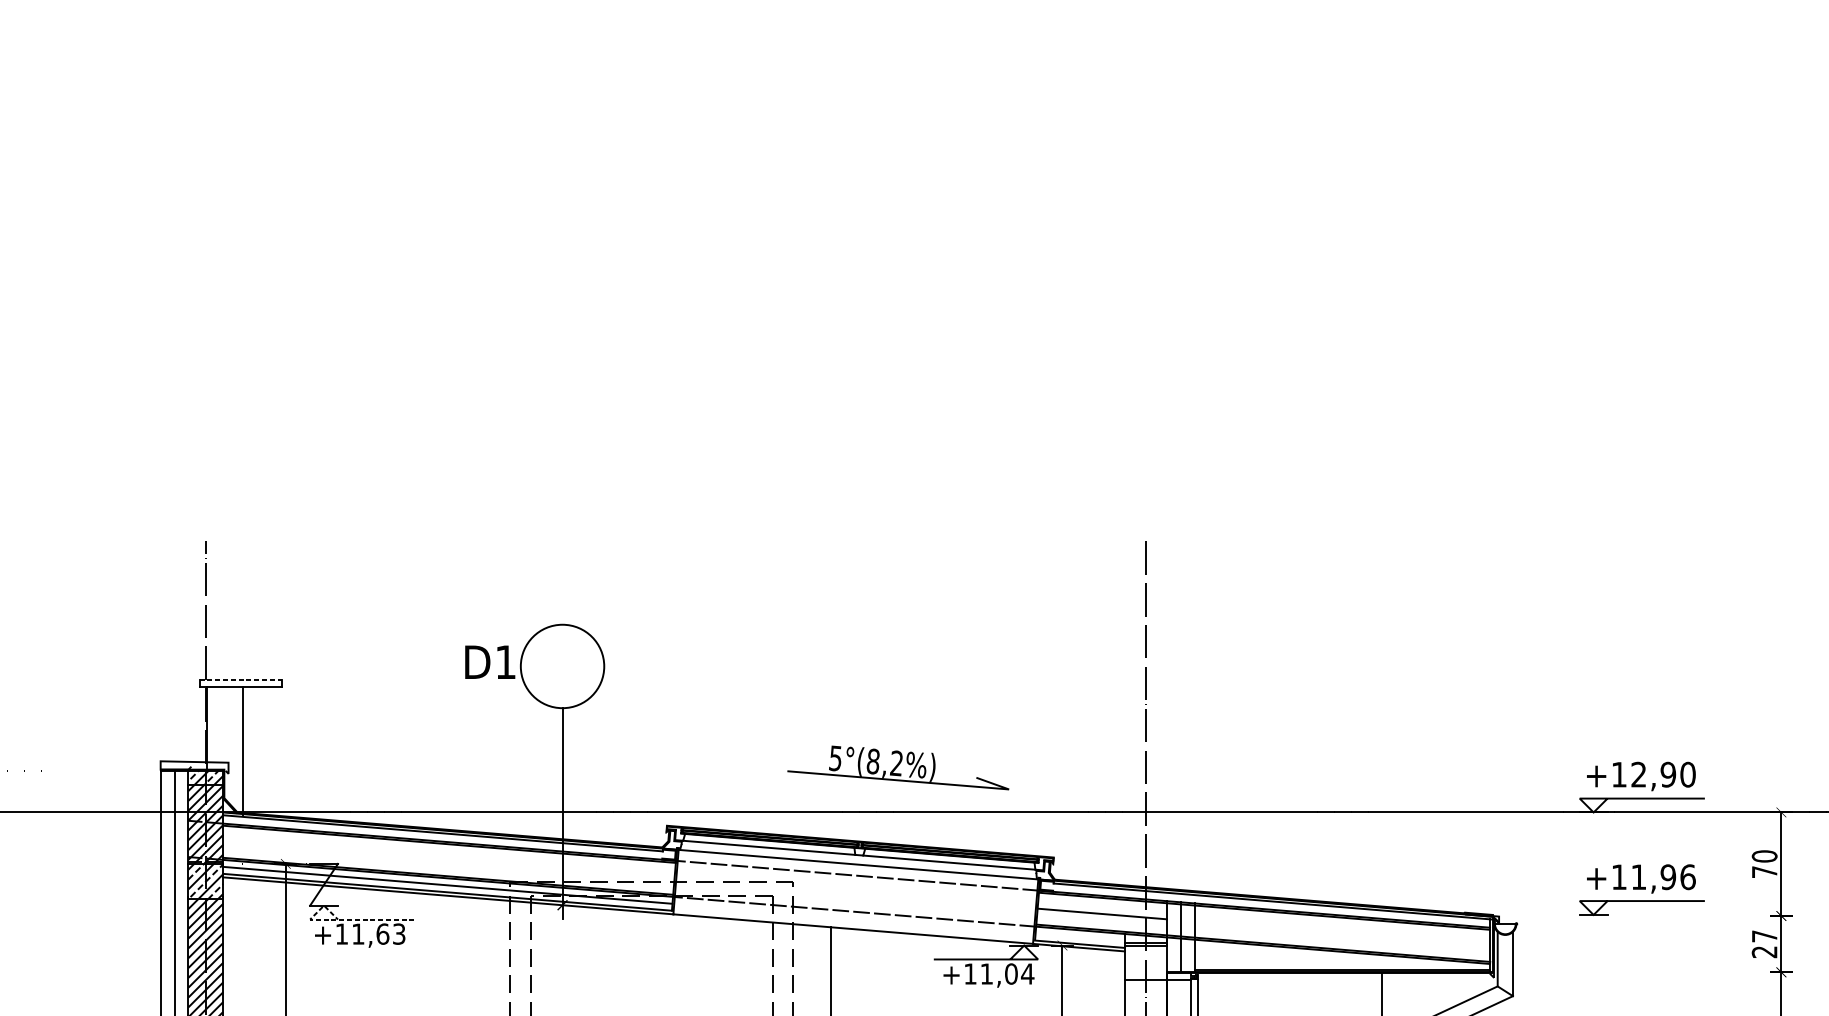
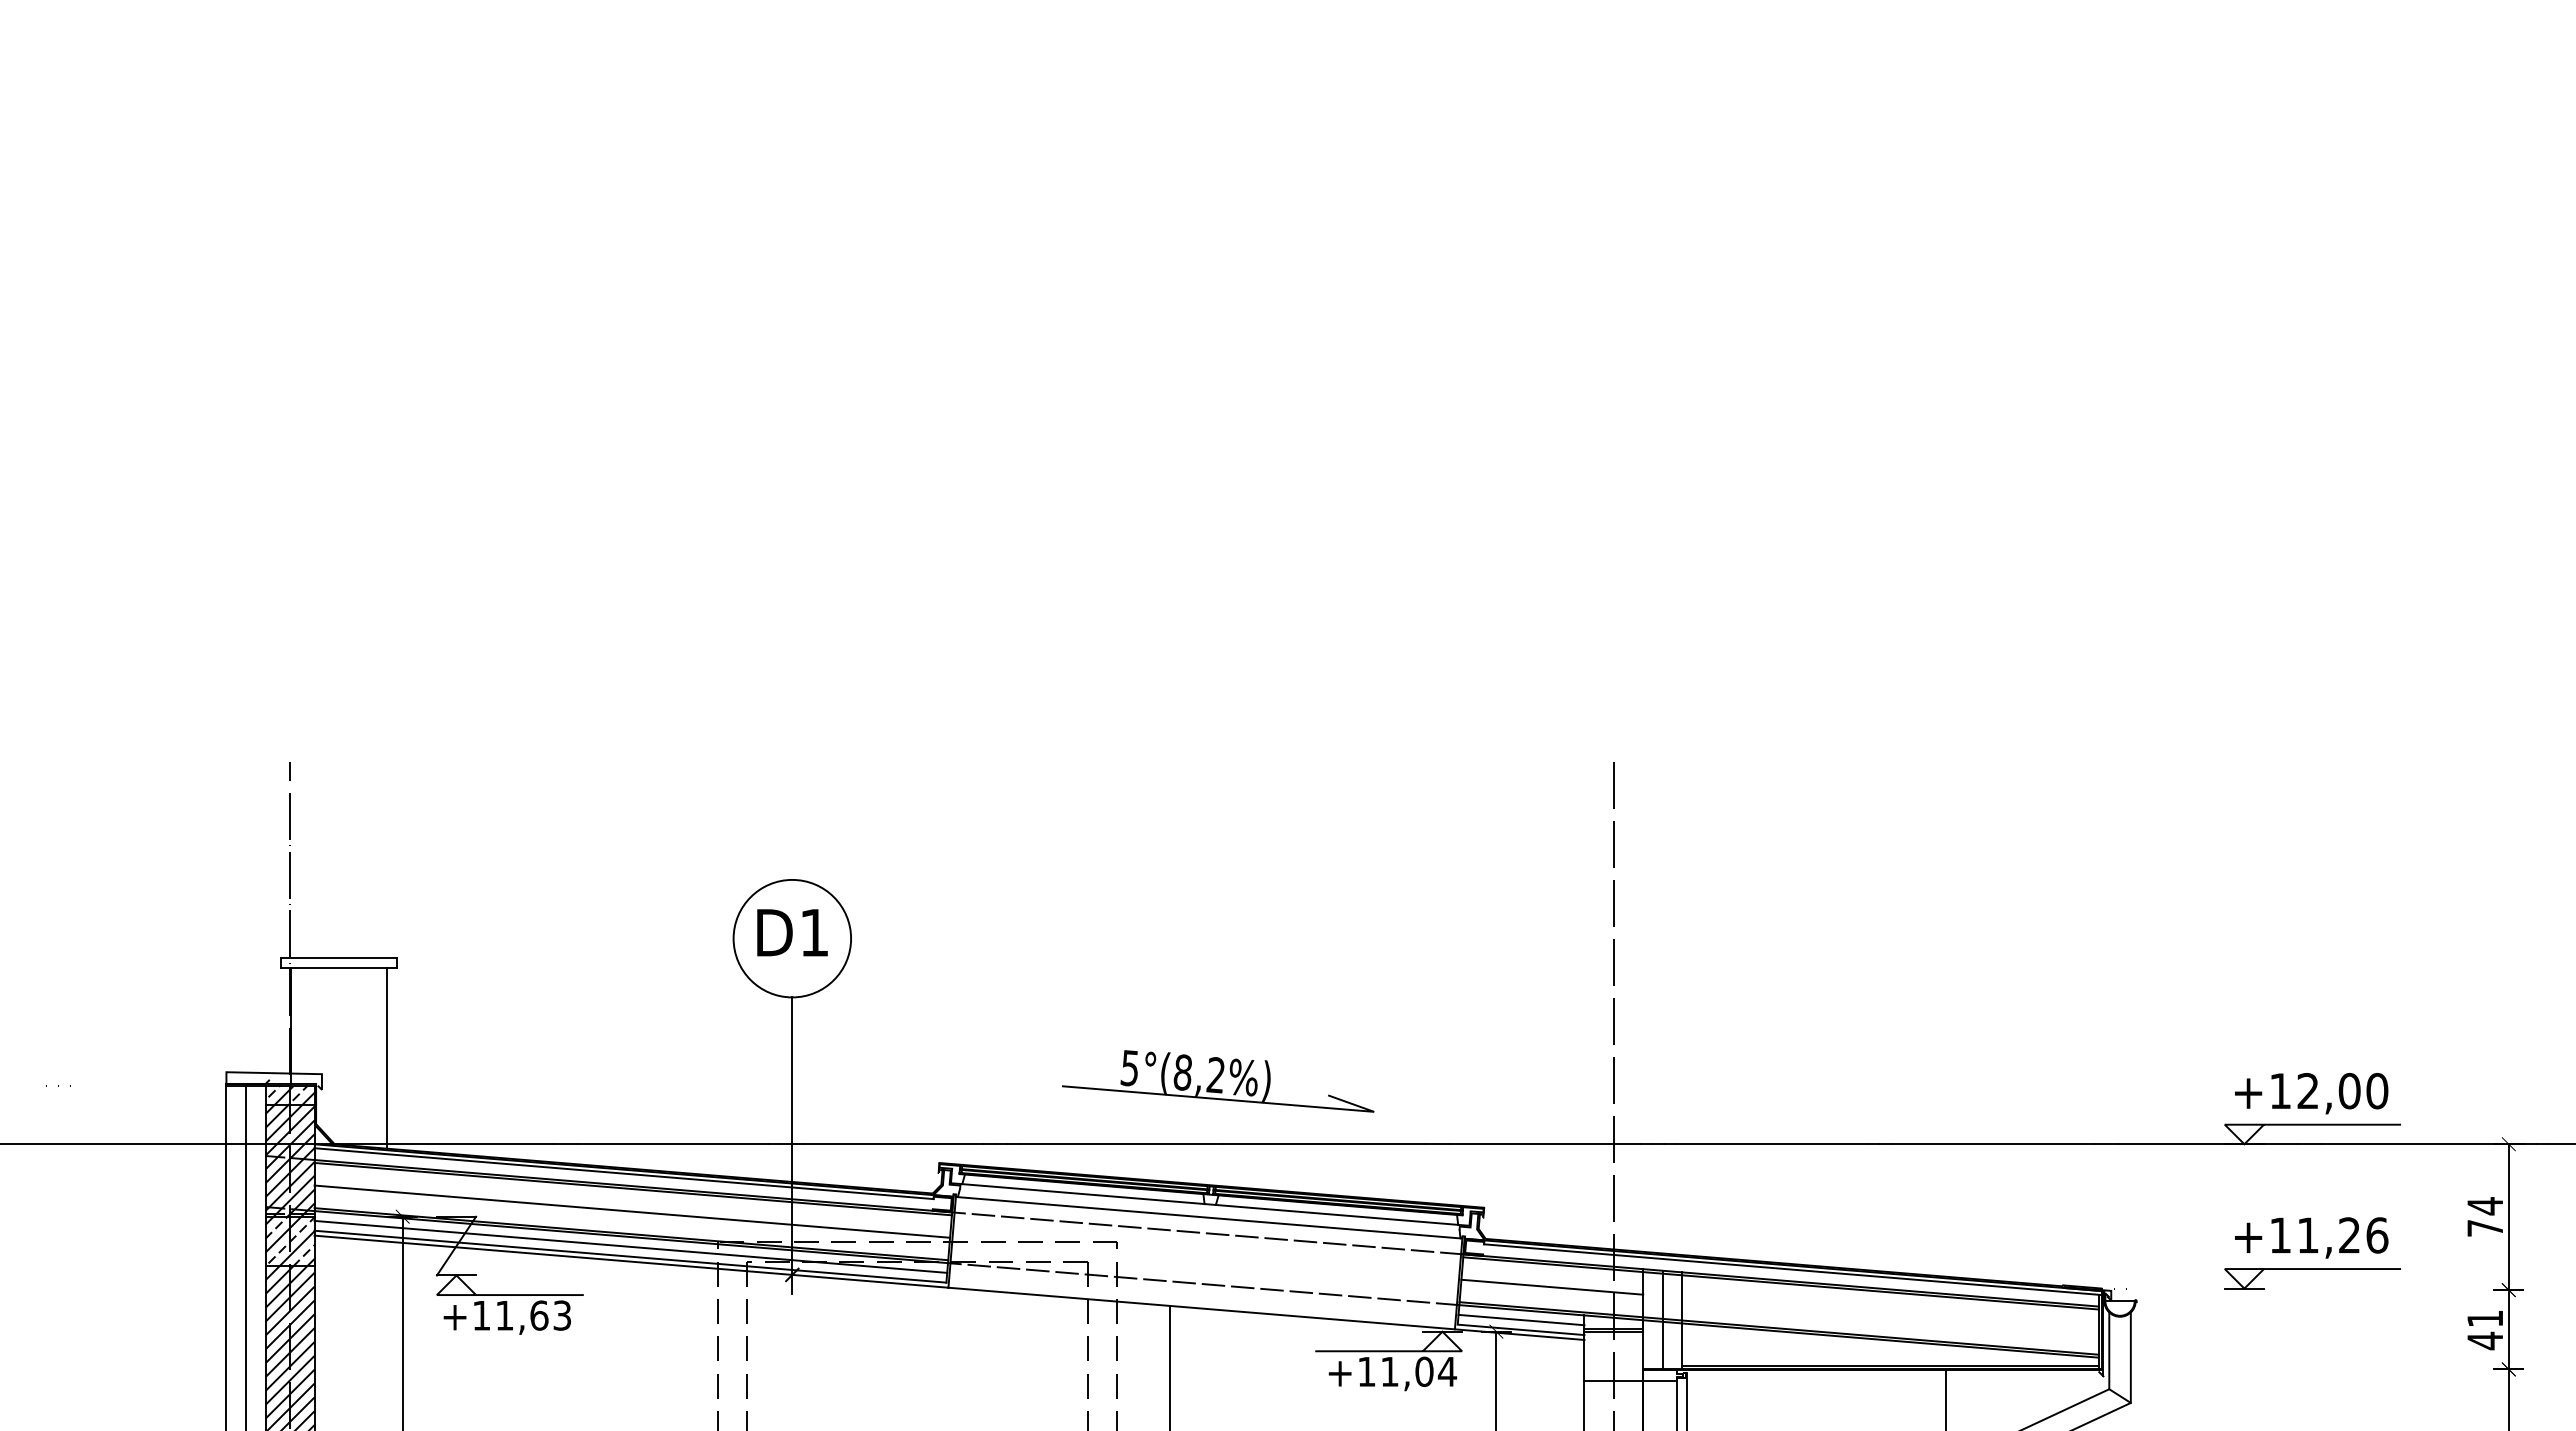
text: (490, 662) -> (792, 932), moved
line: (240, 680) -> (339, 958), dashed -> solid
line: (243, 751) -> (387, 1058), moved
part: (898, 767) -> (1218, 1081), moved
text: (1668, 774) -> (2349, 1091), +12,90 -> +12,00
text: (1764, 856) -> (2485, 1206), 70 -> 74
line: (449, 860) -> (632, 1211), added
text: (1668, 877) -> (2349, 1235), +11,96 -> +11,26
line: (341, 919) -> (480, 1295), dashed -> solid
line: (1080, 936) -> (1521, 1319), added
text: (1764, 944) -> (2484, 1330), 27 -> 41

